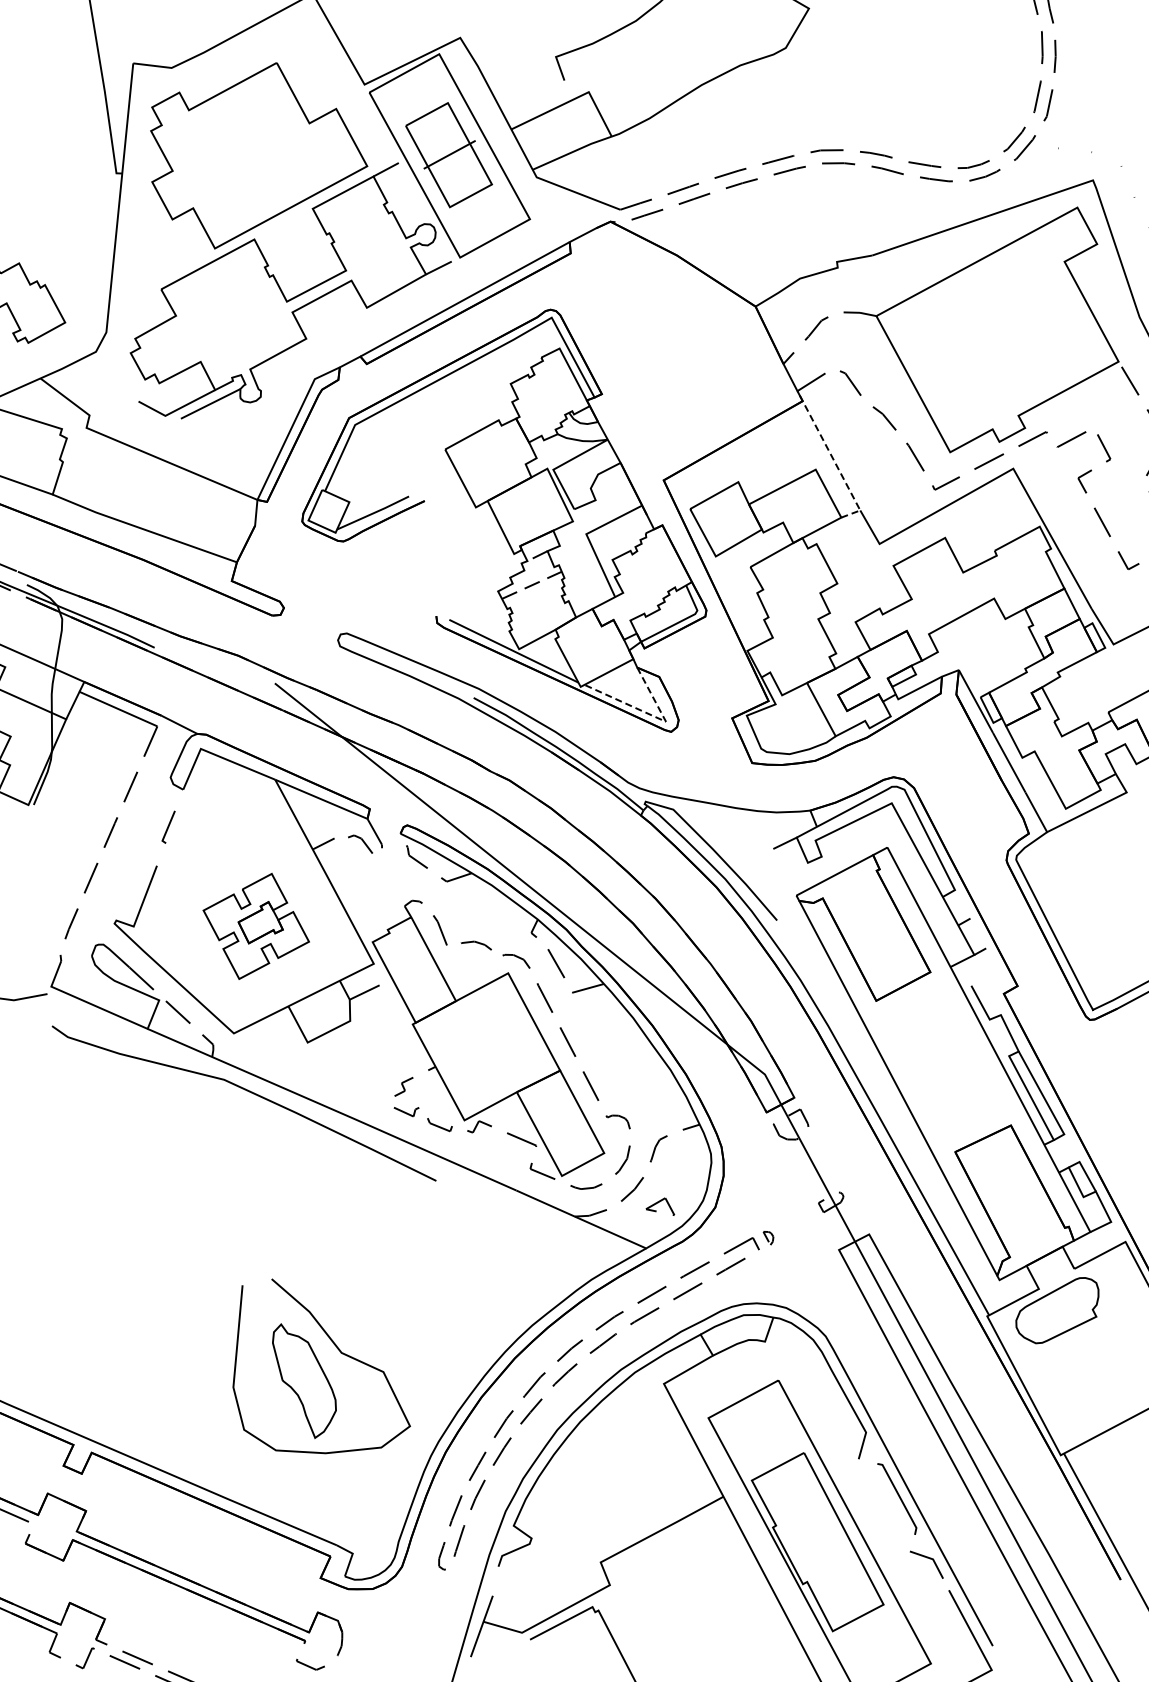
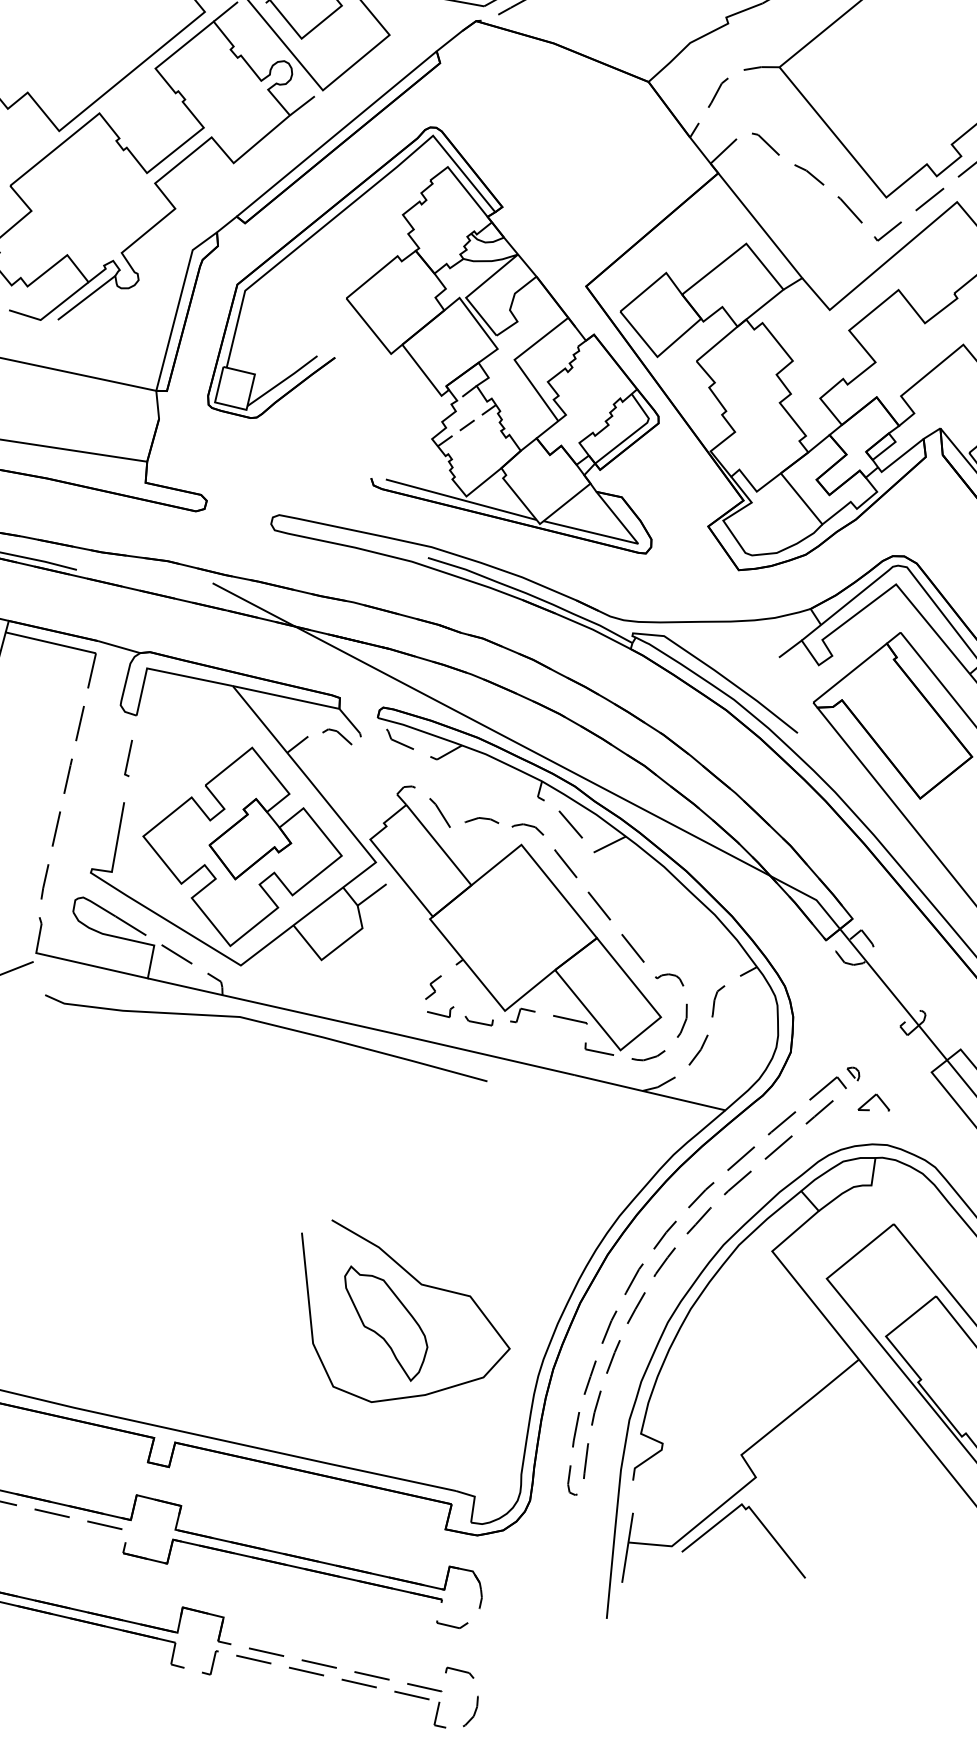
line: (833, 460) -> (763, 230), dashed -> solid
line: (653, 716) -> (623, 540), dashed -> solid
part: (256, 926) -> (242, 846), size x1.67
part: (660, 1206) -> (872, 1104), moved

